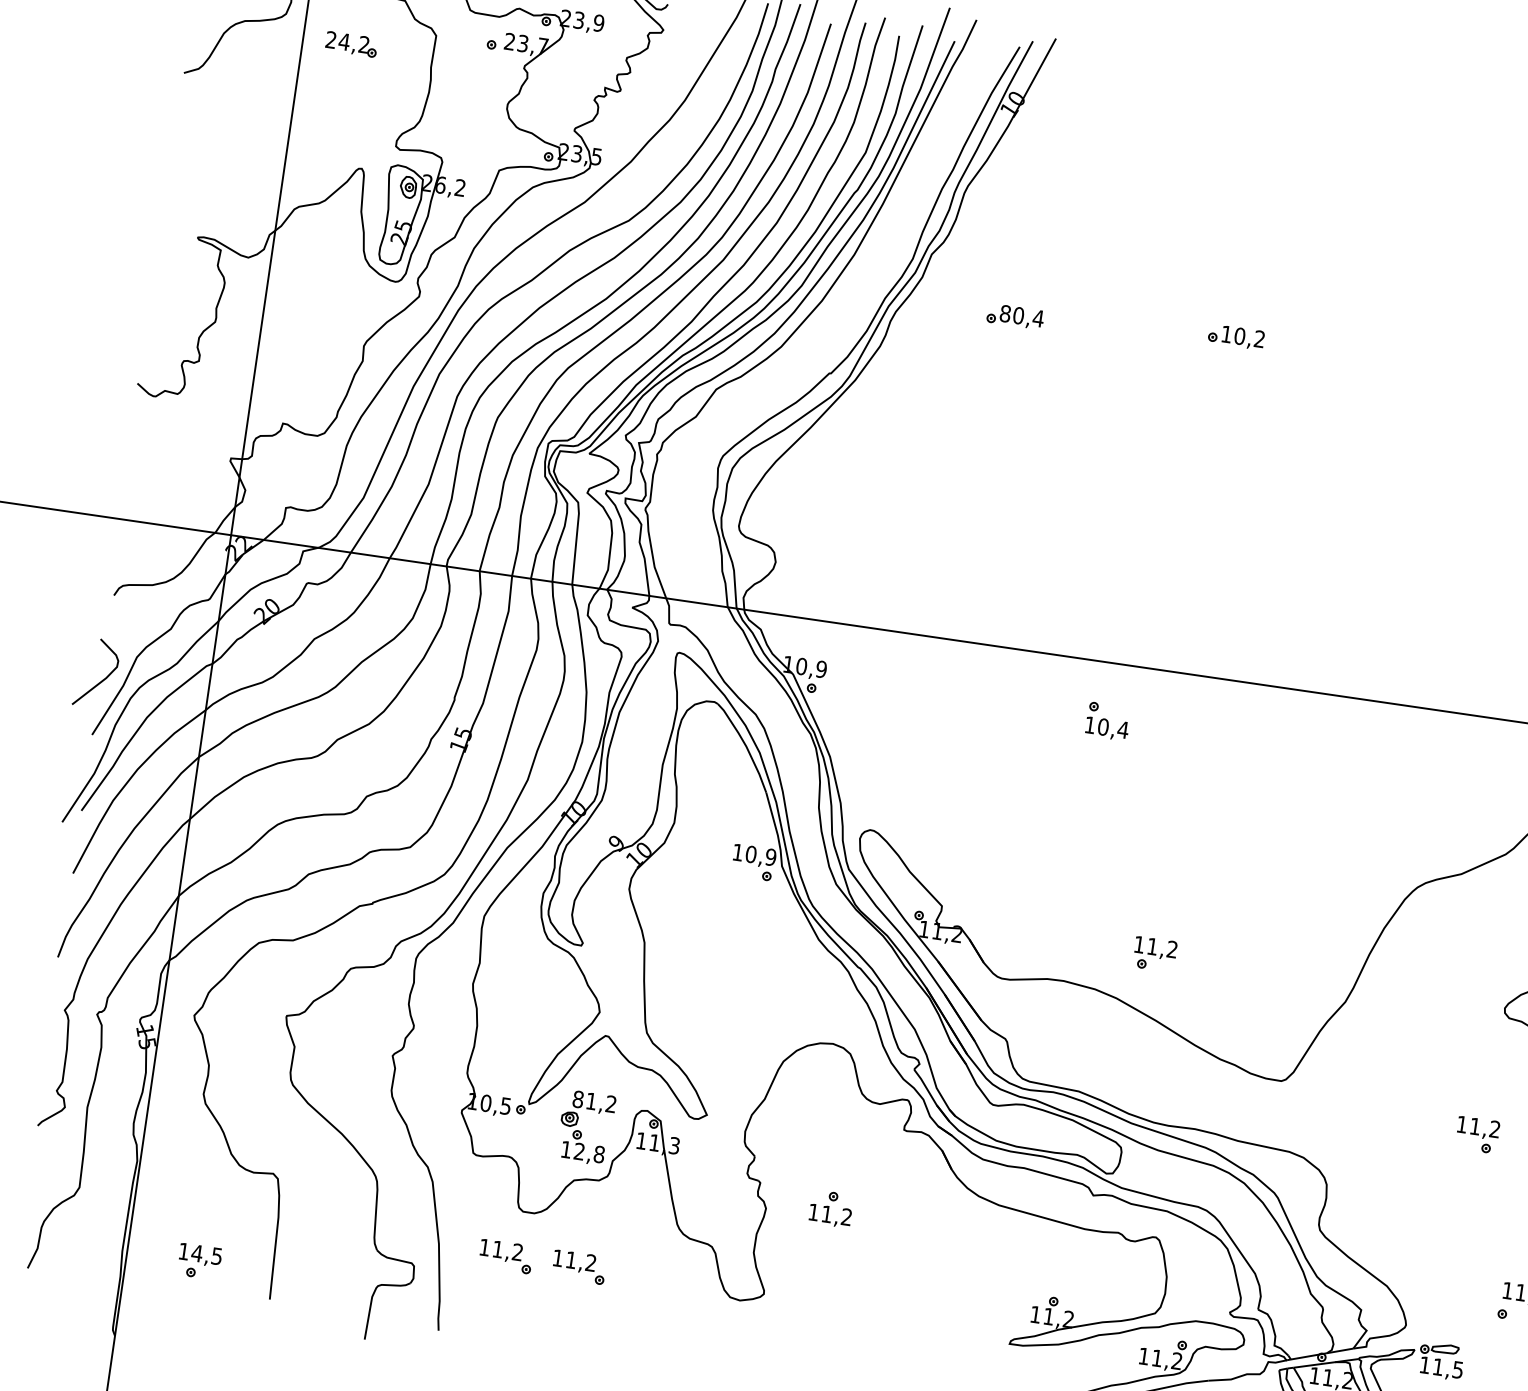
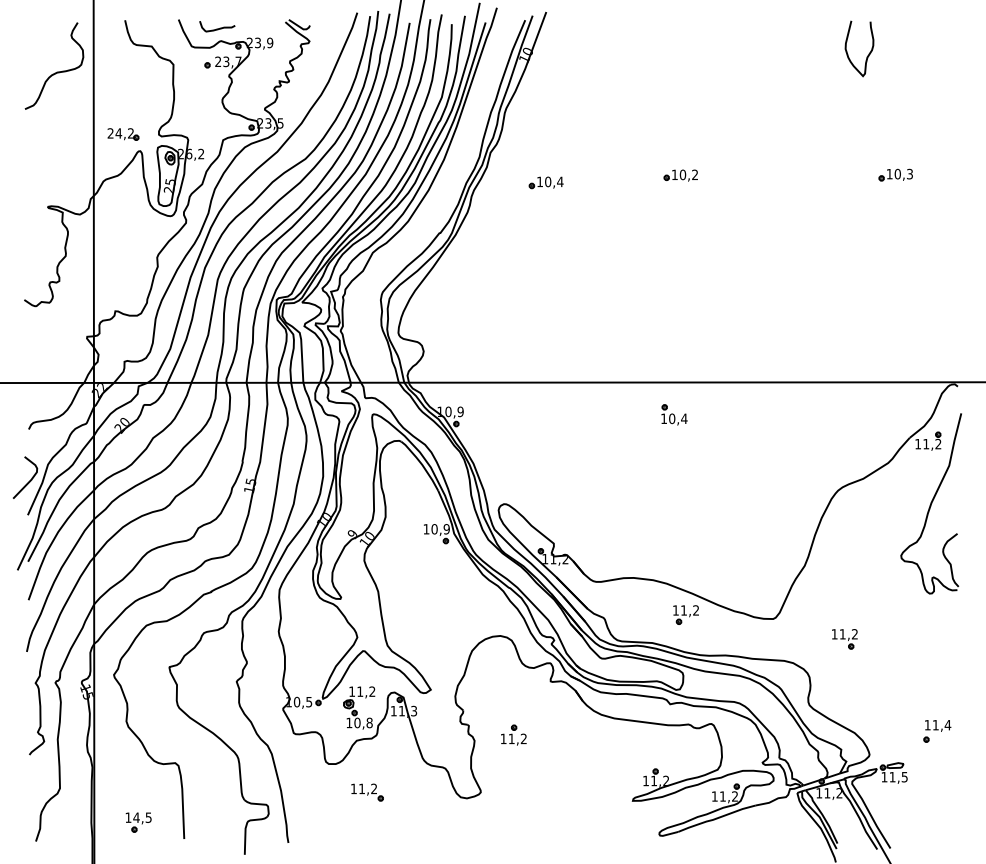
part: (351, 44) -> (123, 134), moved
text: (1006, 313) -> (540, 181), 80,4 -> 10,4
part: (1108, 720) -> (674, 414), moved
part: (1154, 953) -> (685, 614), moved
text: (578, 1099) -> (352, 691), 81,2 -> 11,2
part: (1476, 1135) -> (844, 639), moved
text: (579, 1150) -> (357, 722), 12,8 -> 10,8
part: (506, 1256) -> (322, 792), removed

